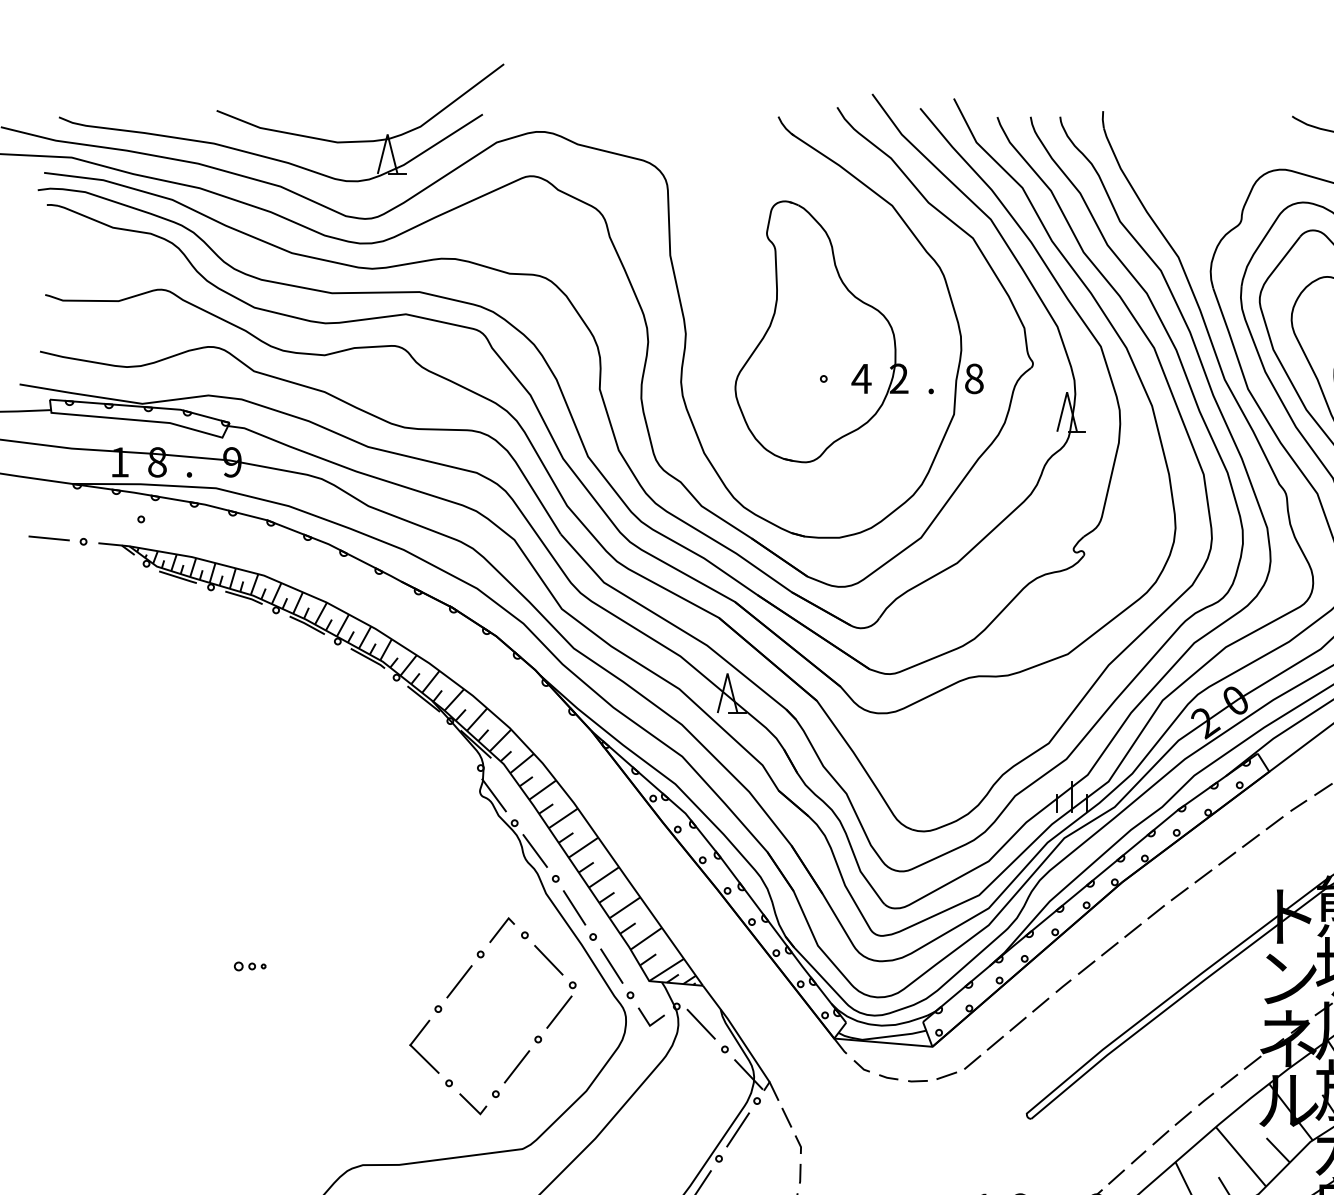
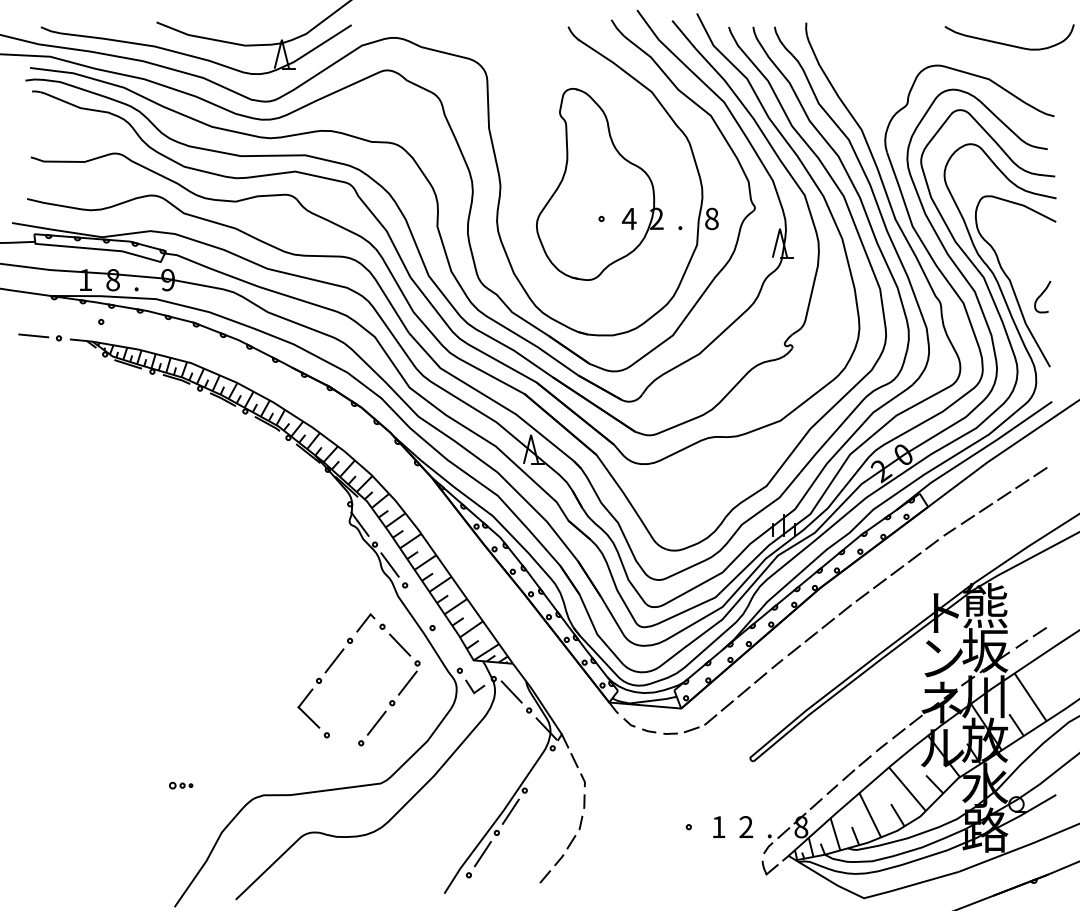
line: (574, 907) -> (418, 606), removed
part: (250, 966) -> (181, 785), moved
line: (612, 966) -> (446, 649), removed
line: (471, 1104) -> (343, 750), removed
line: (737, 1129) -> (538, 769), removed

